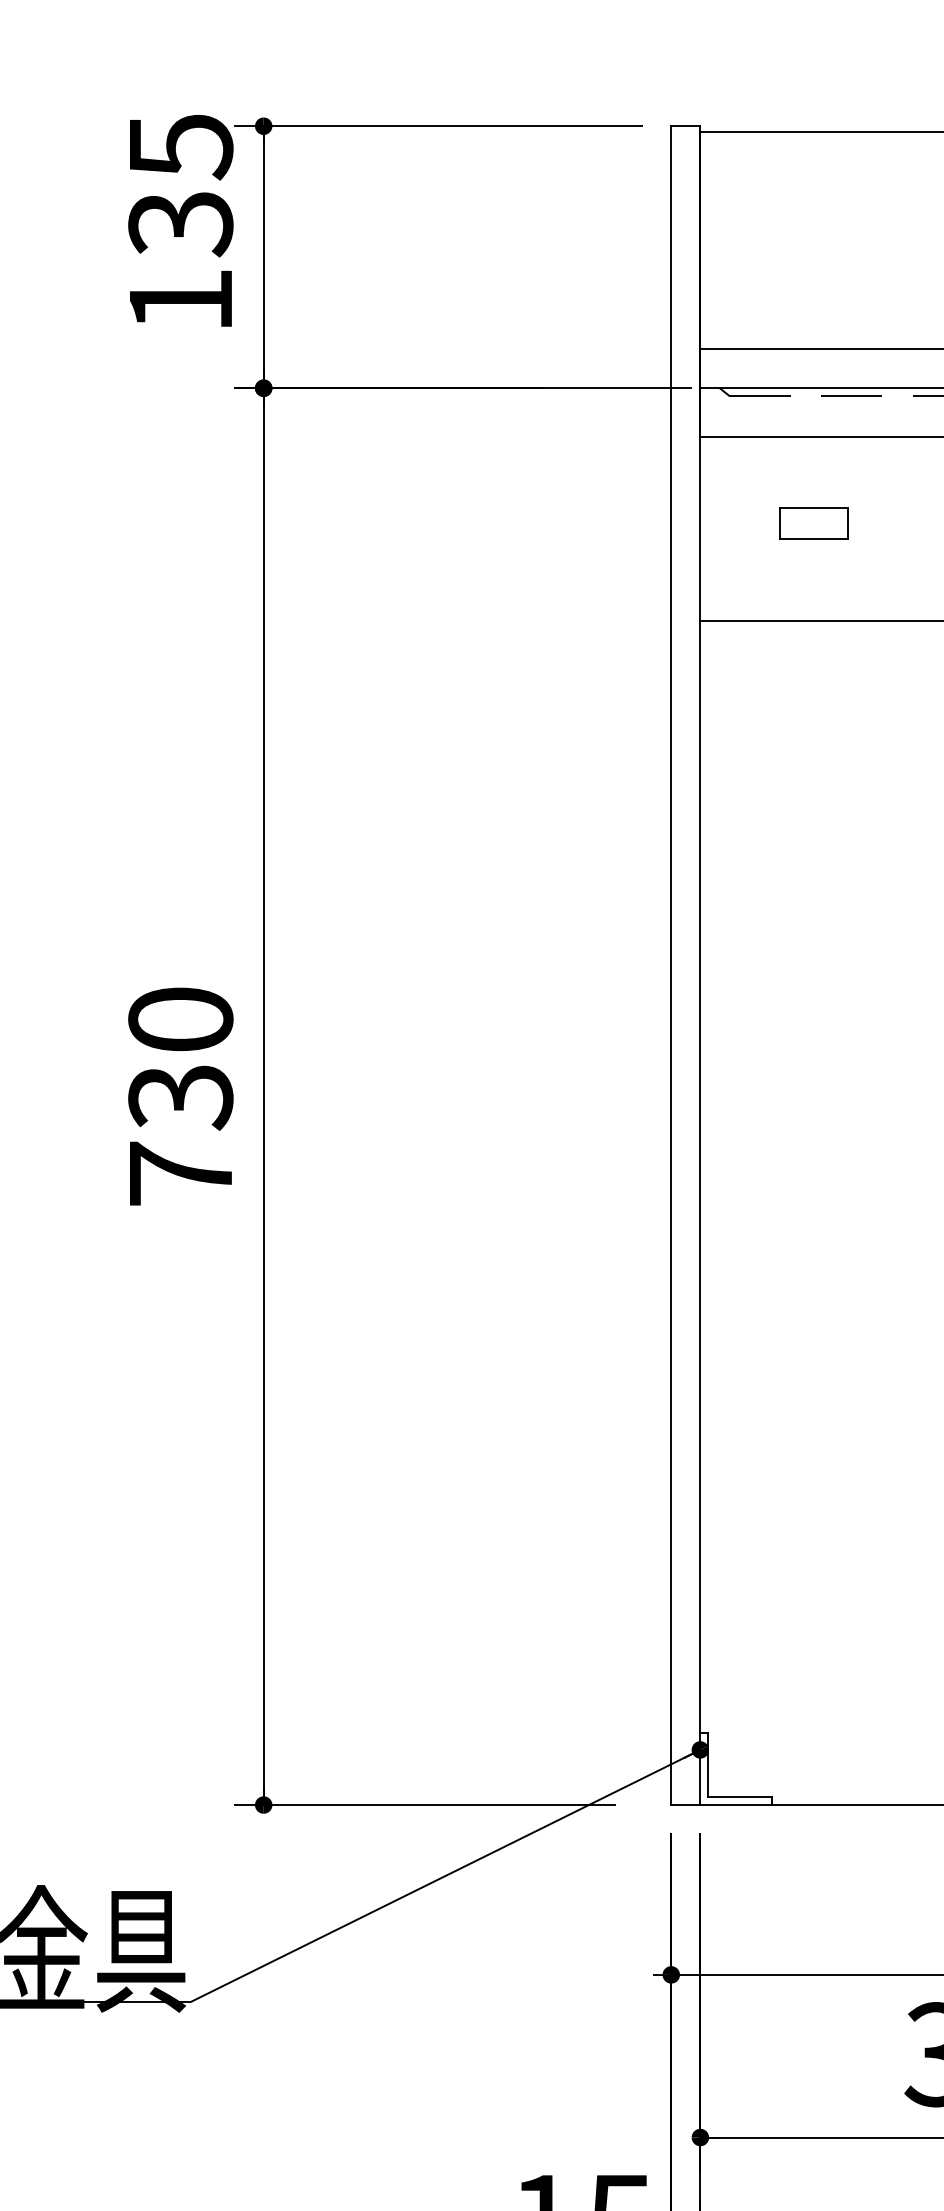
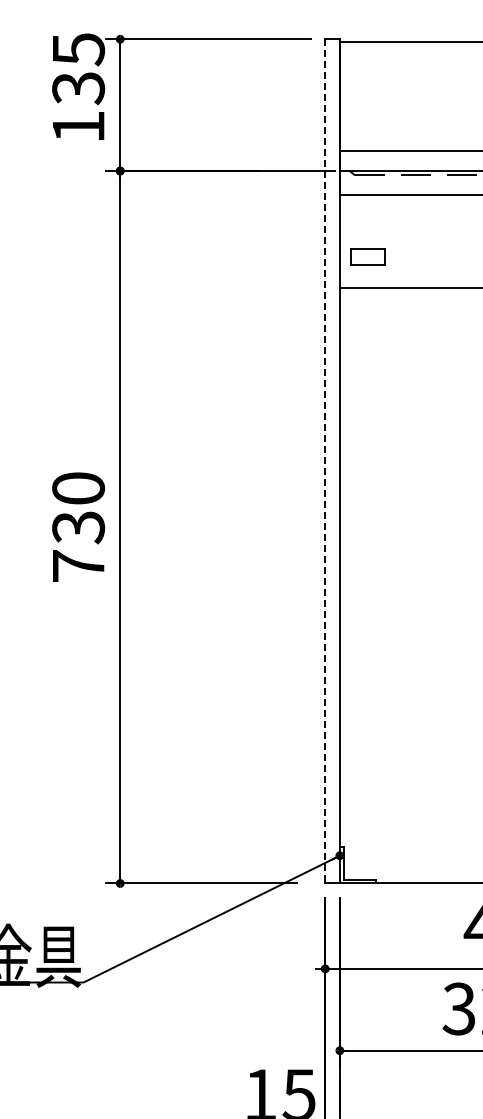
part: (813, 522) -> (367, 256), moved
line: (671, 965) -> (325, 461), solid -> dashed

